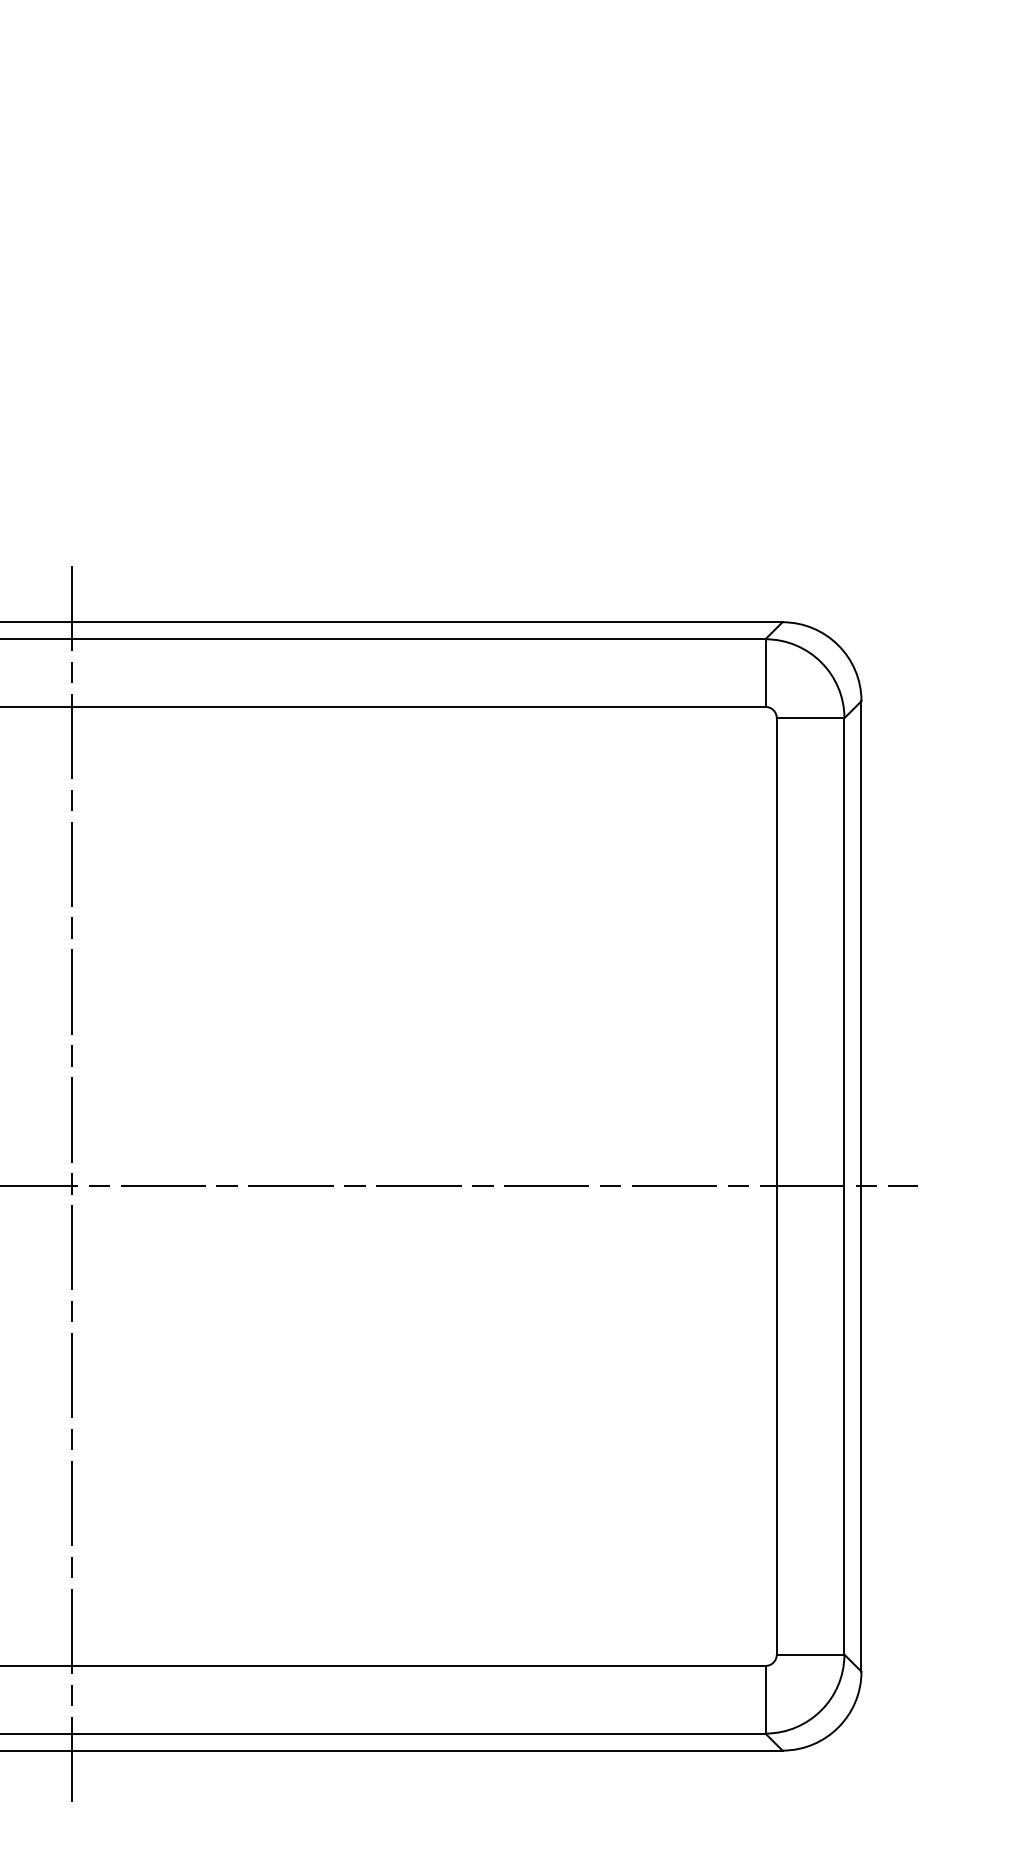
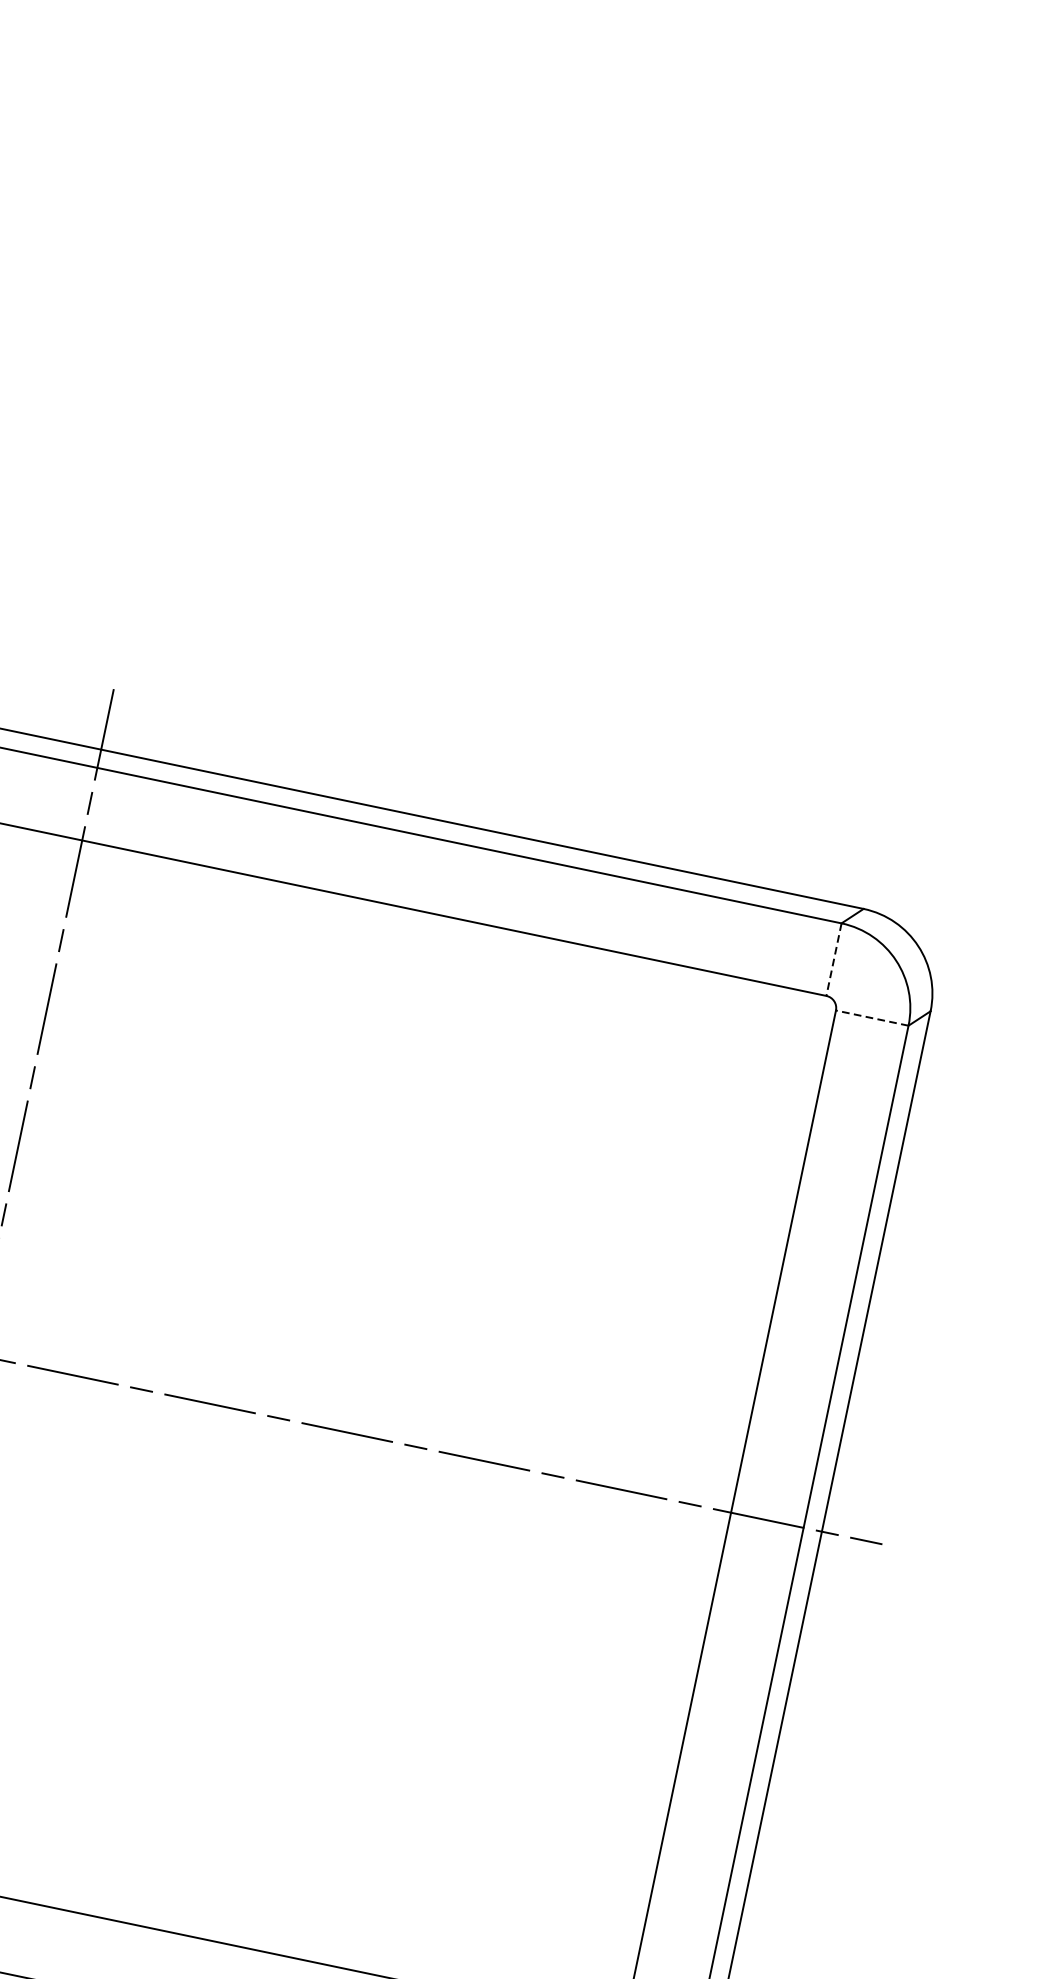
line: (765, 673) -> (833, 960), solid -> dashed
line: (810, 718) -> (872, 1018), solid -> dashed

